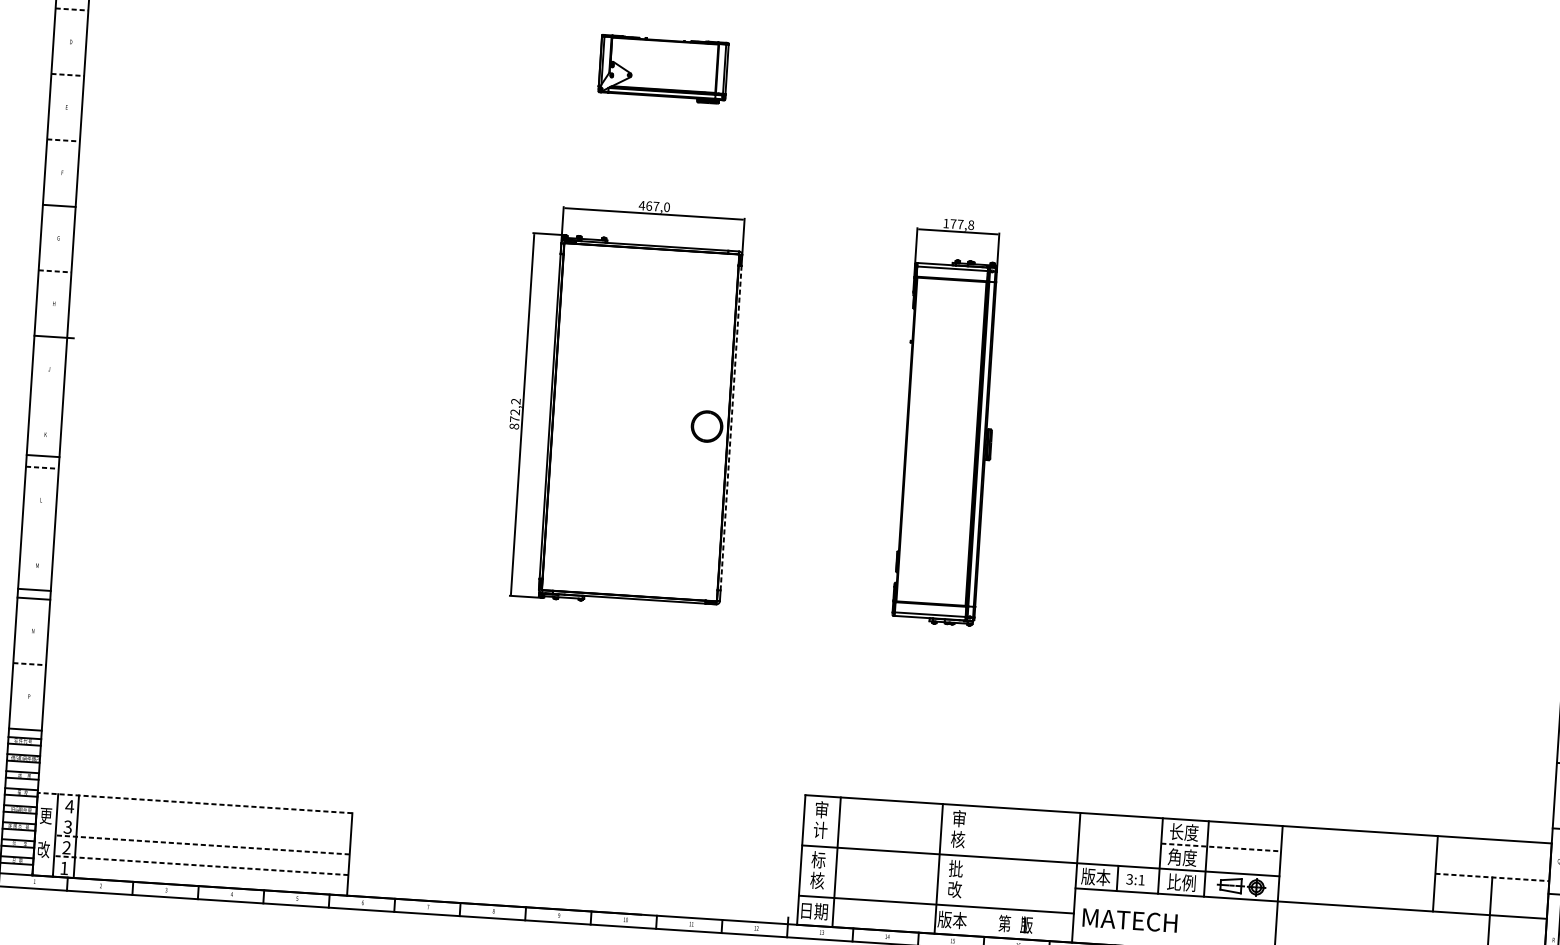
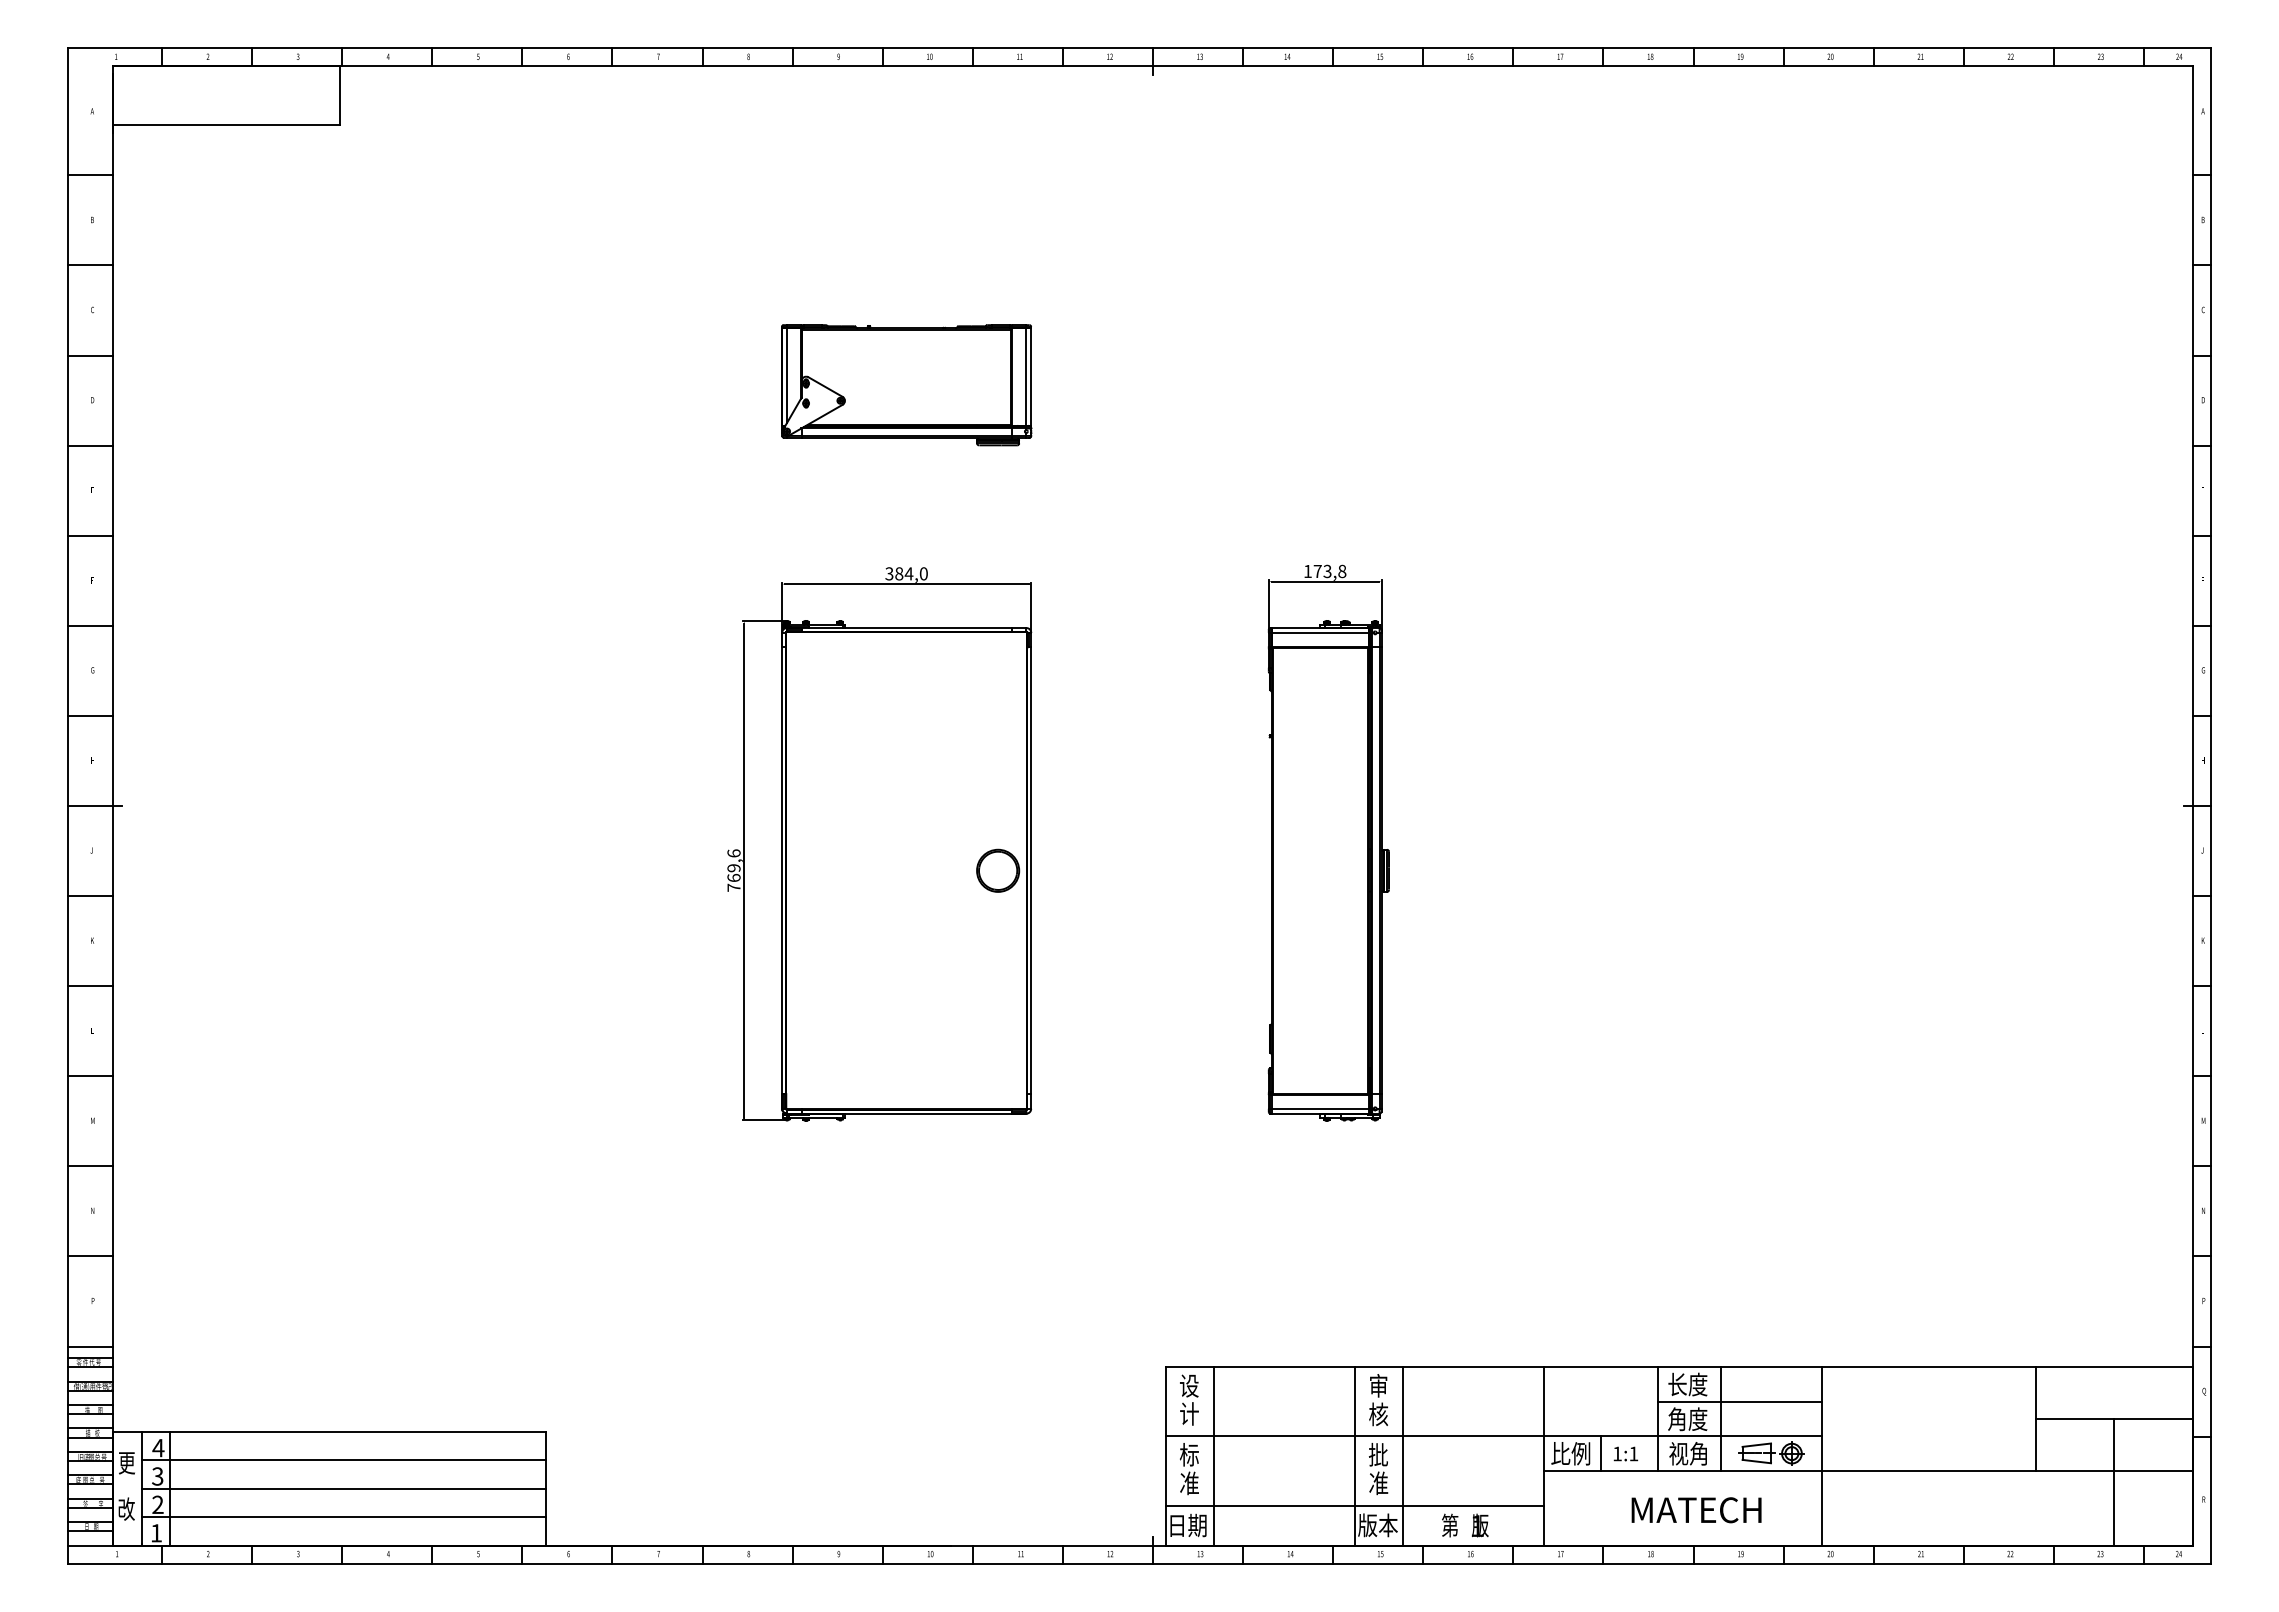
line: (71, 9) -> (90, 355), dashed -> solid
part: (663, 69) -> (906, 385), size x1.43
line: (67, 74) -> (90, 445), dashed -> solid
line: (63, 140) -> (90, 535), dashed -> solid
text: (649, 205) -> (899, 573), 467,0 -> 384,0
text: (960, 224) -> (1327, 571), 177,8 -> 173,8
line: (54, 271) -> (90, 715), dashed -> solid
text: (514, 413) -> (733, 870), 872,2 -> 769,6
line: (731, 427) -> (1031, 870), dashed -> solid
line: (42, 456) -> (90, 896), moved
line: (42, 467) -> (90, 986), dashed -> solid
line: (34, 590) -> (90, 1076), moved
line: (29, 664) -> (90, 1256), dashed -> solid
line: (194, 803) -> (329, 1432), dashed -> solid
text: (821, 809) -> (1189, 1385), 审 -> 设
line: (203, 824) -> (343, 1460), added
line: (202, 844) -> (343, 1488), dashed -> solid
line: (1221, 847) -> (1740, 1402), dashed -> solid
line: (200, 865) -> (343, 1517), dashed -> solid
line: (974, 871) -> (1403, 1456), added
text: (1095, 876) -> (1570, 1453), 版本 -> 比例
line: (1492, 877) -> (2114, 1419), dashed -> solid
text: (1129, 879) -> (1616, 1453), 3:1 -> 1:1
text: (817, 880) -> (1189, 1483), 核 -> 准
text: (1181, 882) -> (1688, 1453), 比例 -> 视角
text: (954, 889) -> (1378, 1483), 改 -> 准
text: (1130, 920) -> (1696, 1510), moved

